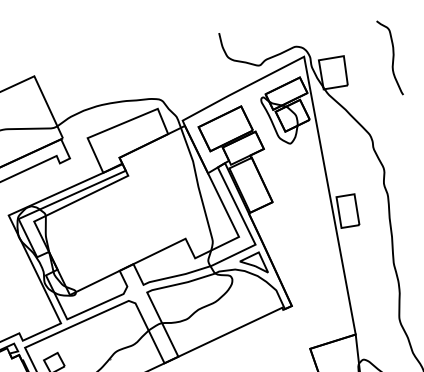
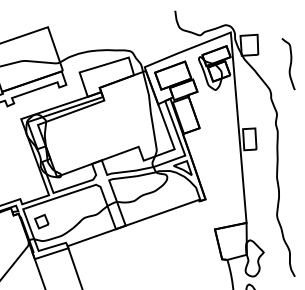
curve: (391, 58) -> (289, 64), moved

